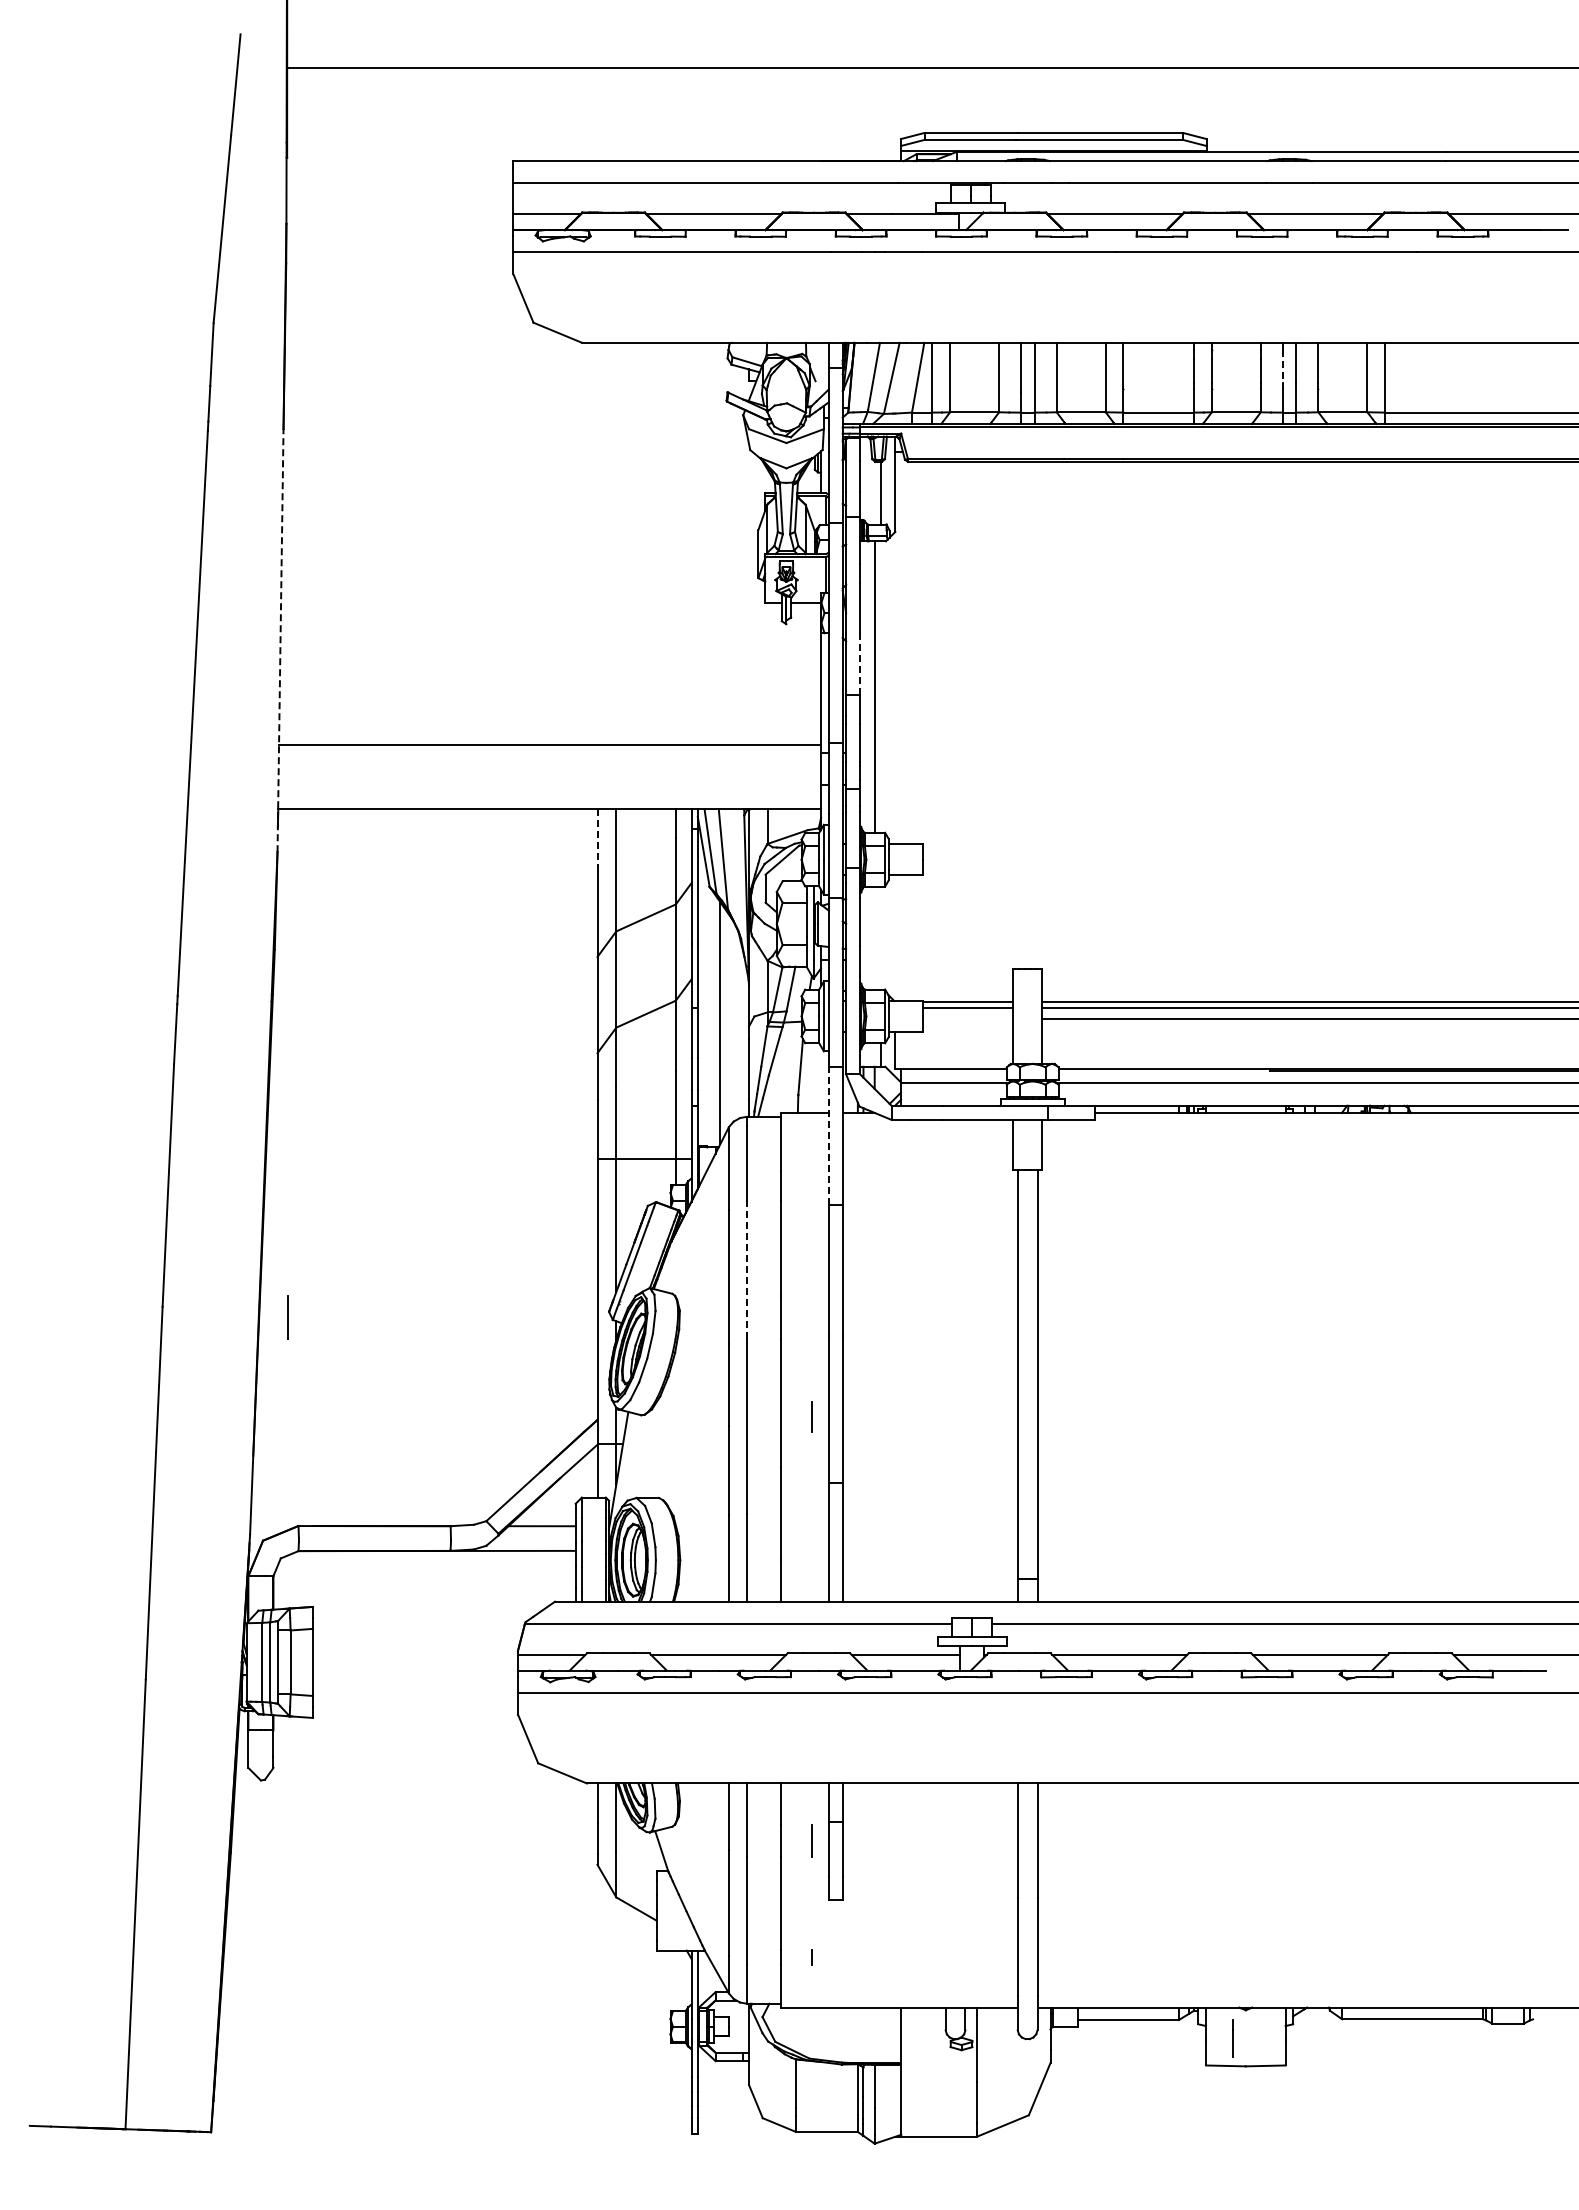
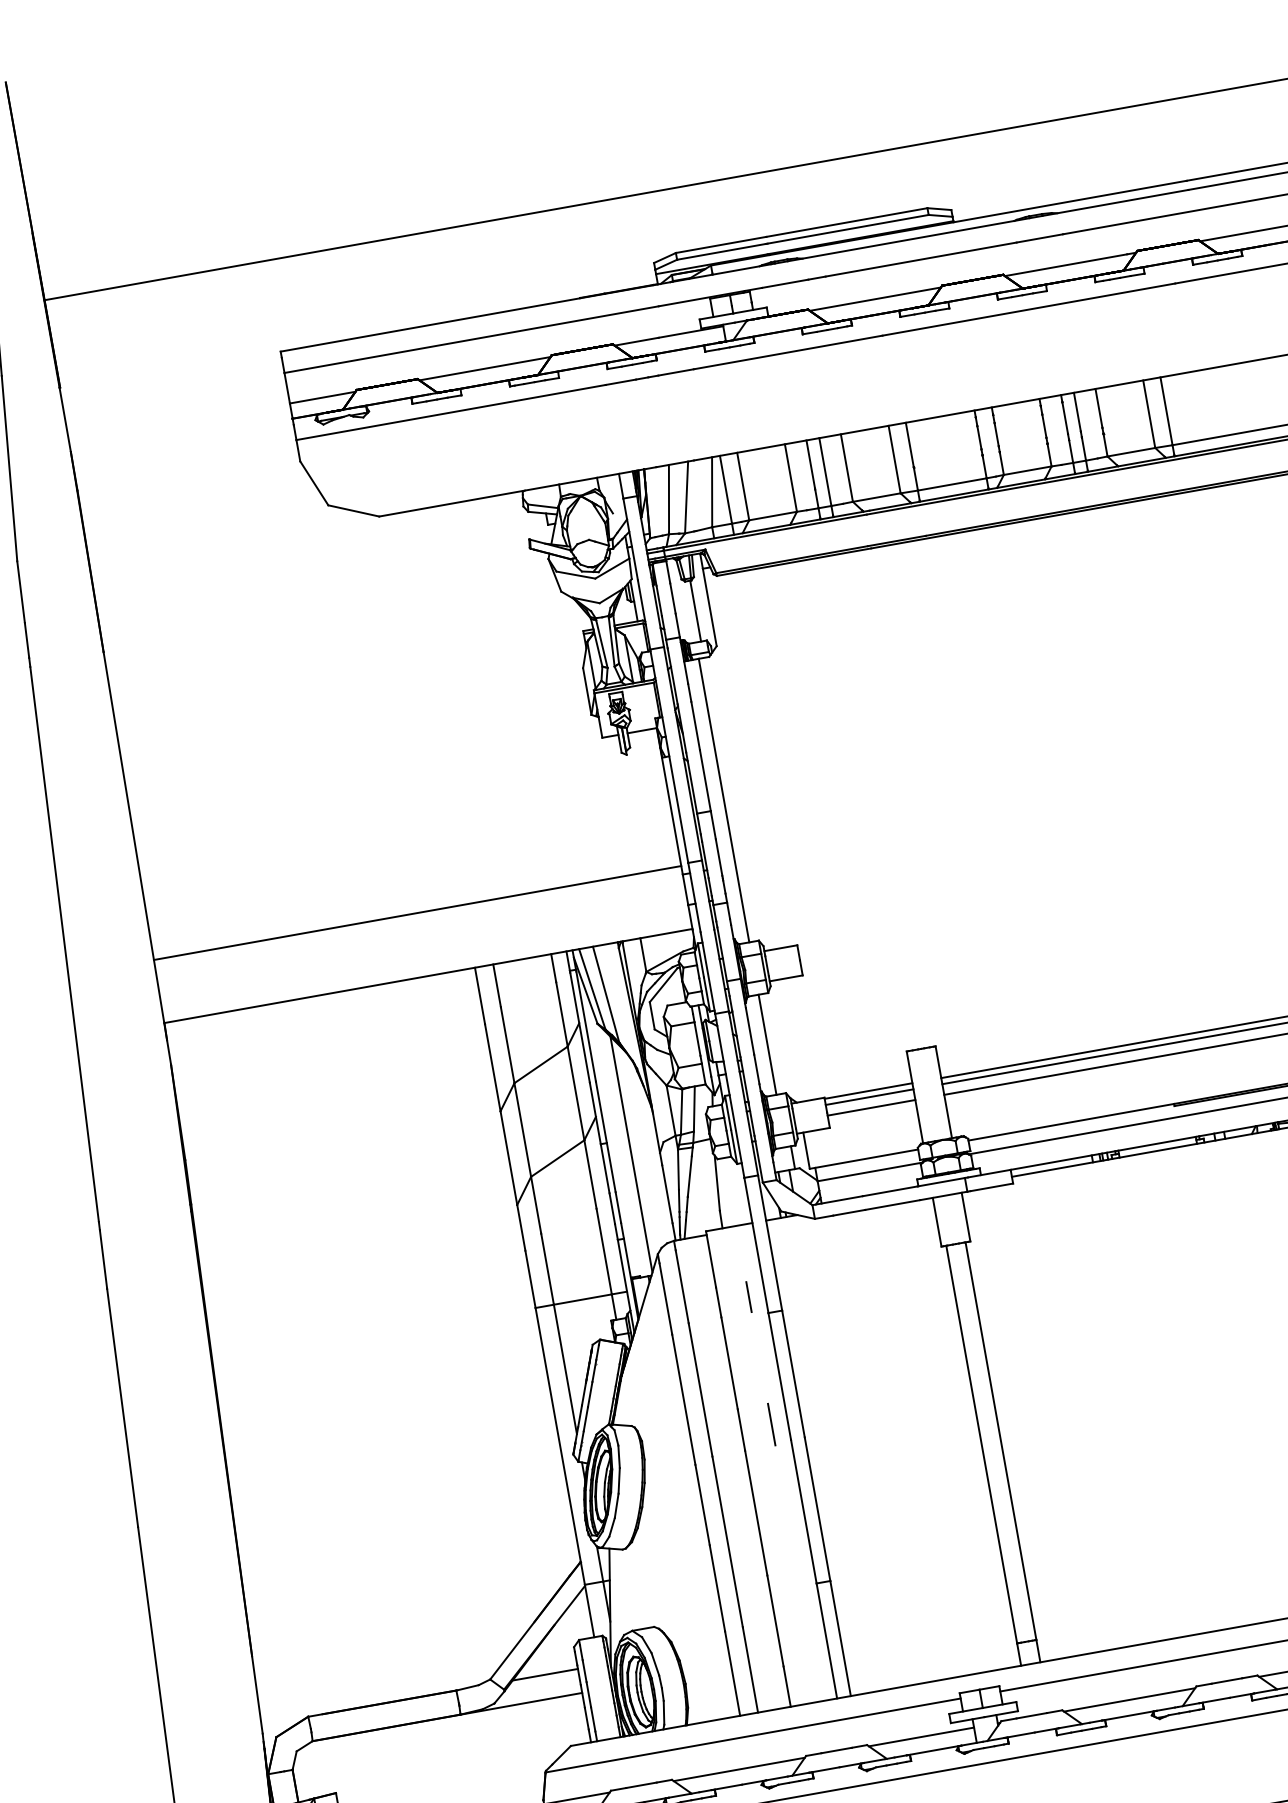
line: (1283, 367) -> (1065, 418), dashed -> solid
line: (280, 640) -> (137, 858), dashed -> solid
line: (860, 664) -> (705, 781), dashed -> solid
line: (597, 838) -> (480, 996), dashed -> solid
line: (875, 937) -> (767, 1044), added
line: (967, 1019) -> (871, 1108), added
line: (828, 1135) -> (756, 1244), dashed -> solid
line: (747, 1270) -> (700, 1390), dashed -> solid
line: (287, 1317) -> (771, 1424), moved
line: (811, 1416) -> (748, 1296), moved

